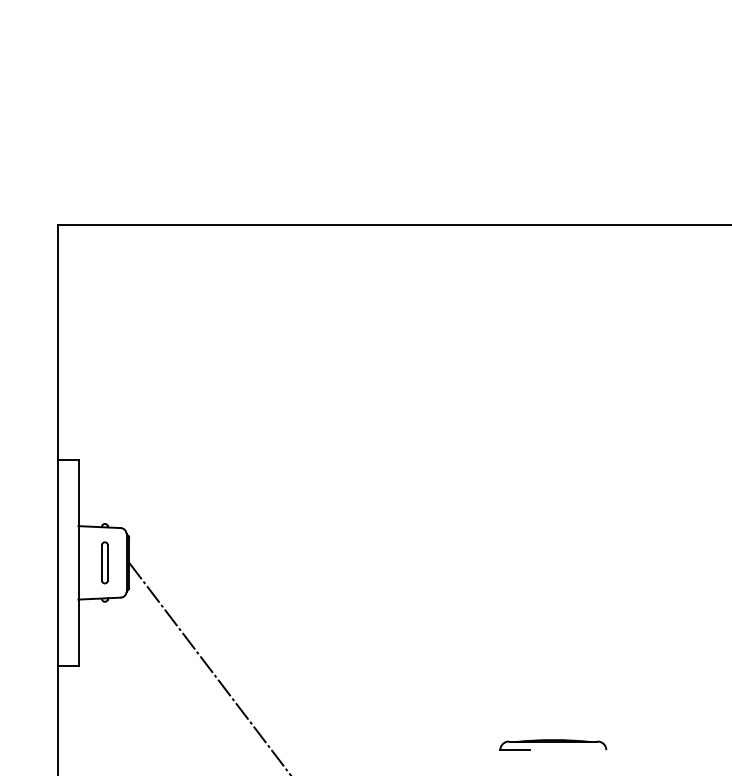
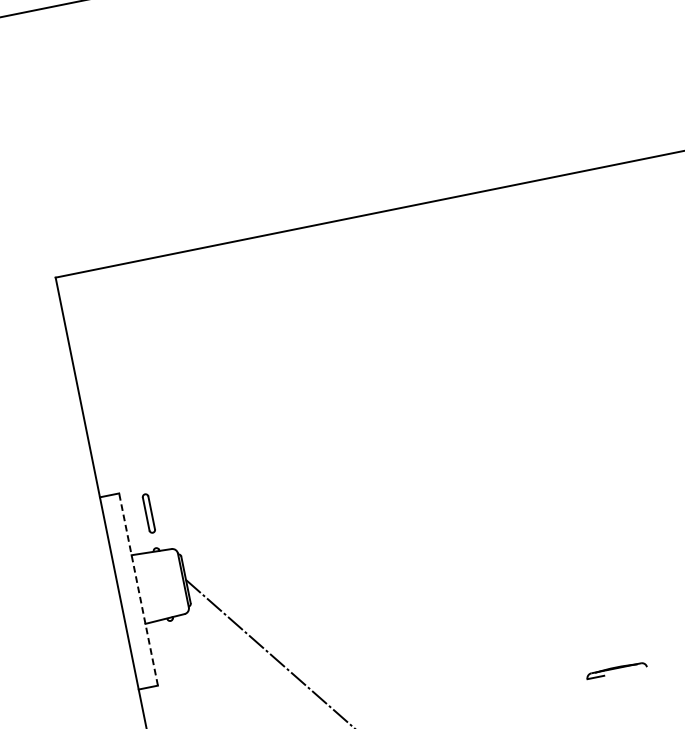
line: (78, 562) -> (138, 589), solid -> dashed
part: (104, 562) -> (148, 513), moved
part: (553, 744) -> (616, 669), size x0.6

